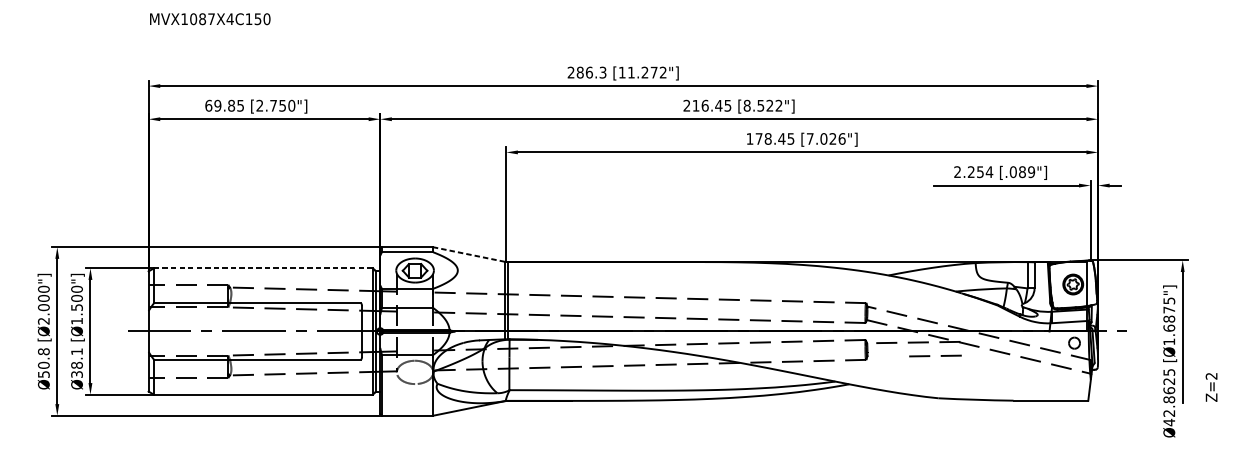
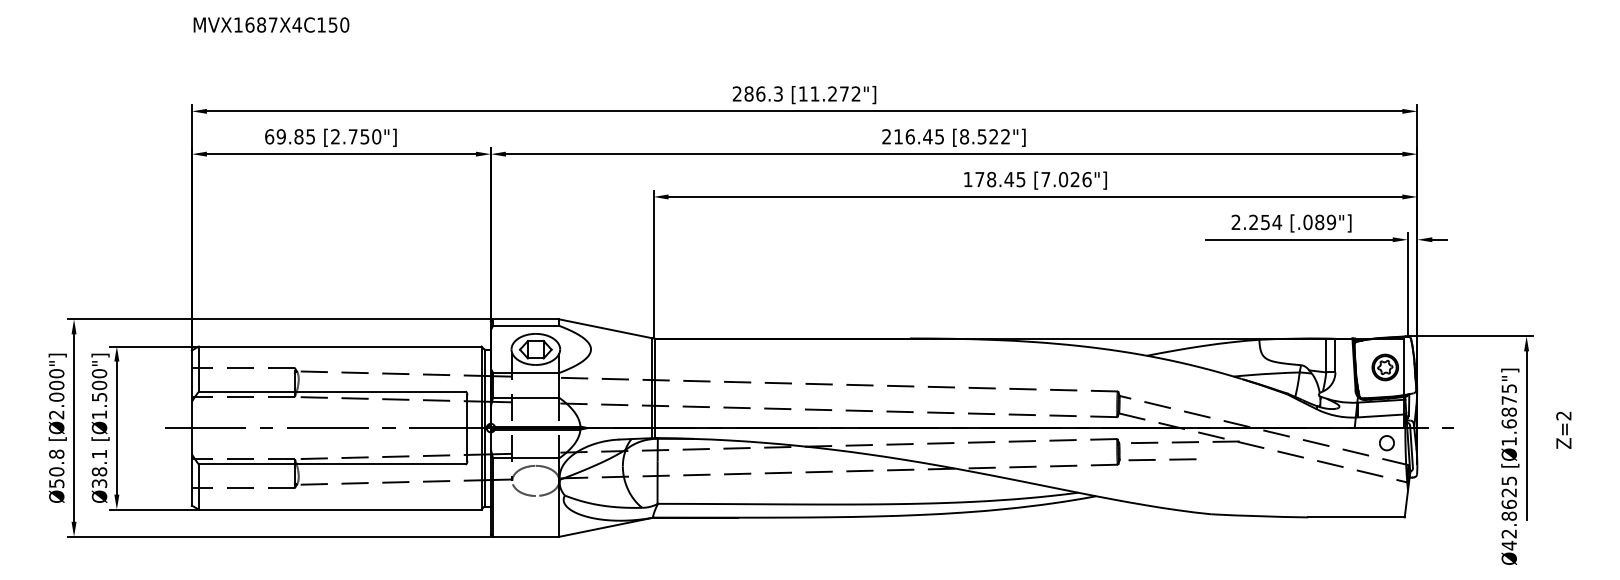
text: (193, 18) -> (249, 24), MVX1087X4C150 -> MVX1687X4C150
line: (469, 254) -> (605, 328), dashed -> solid
line: (263, 268) -> (340, 346), dashed -> solid
line: (930, 355) -> (1155, 459), moved
text: (1211, 386) -> (1563, 429), moved

